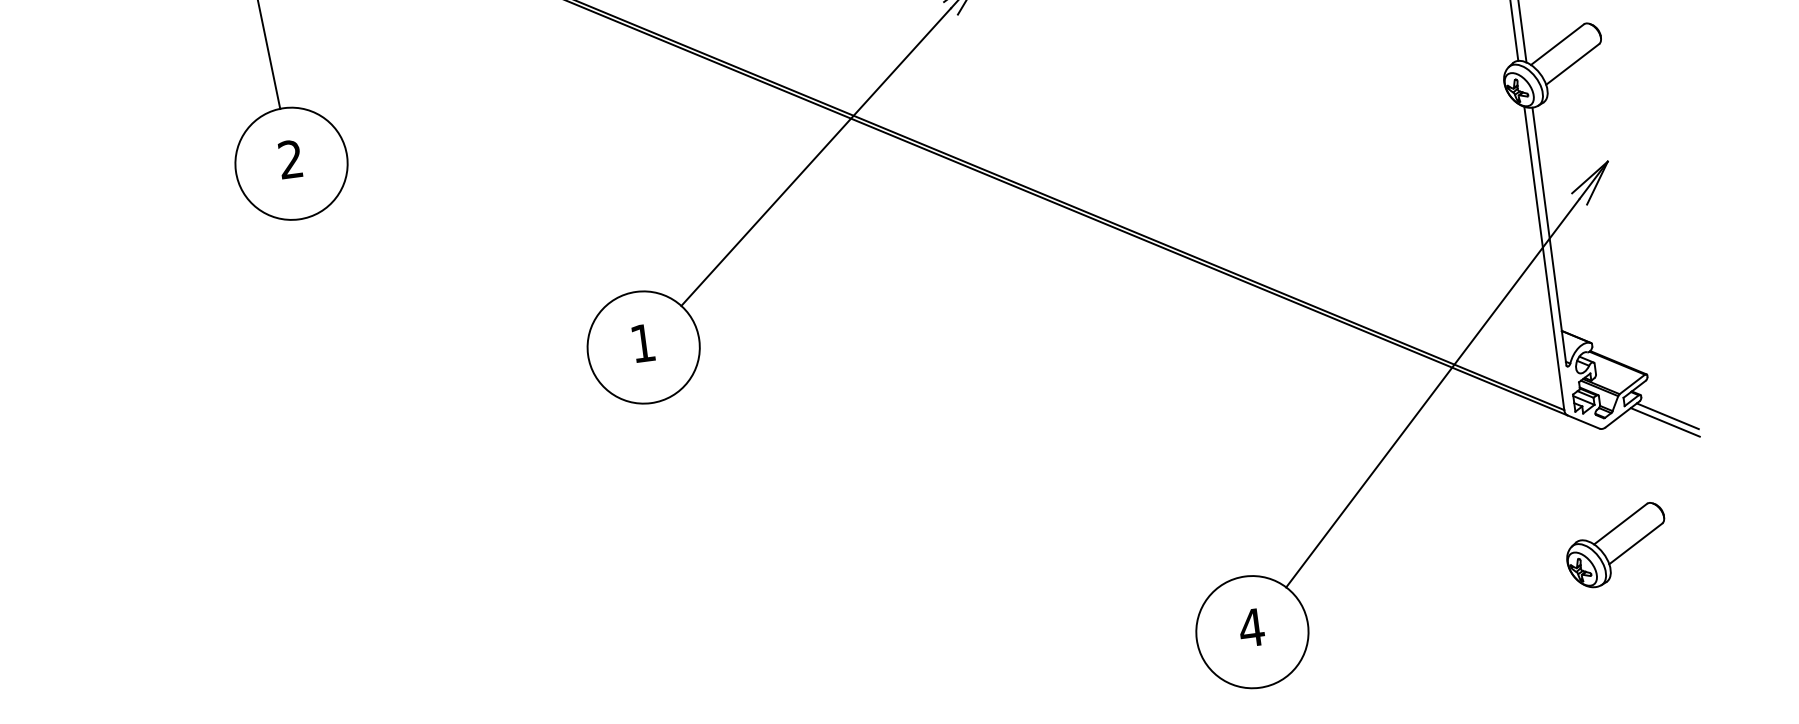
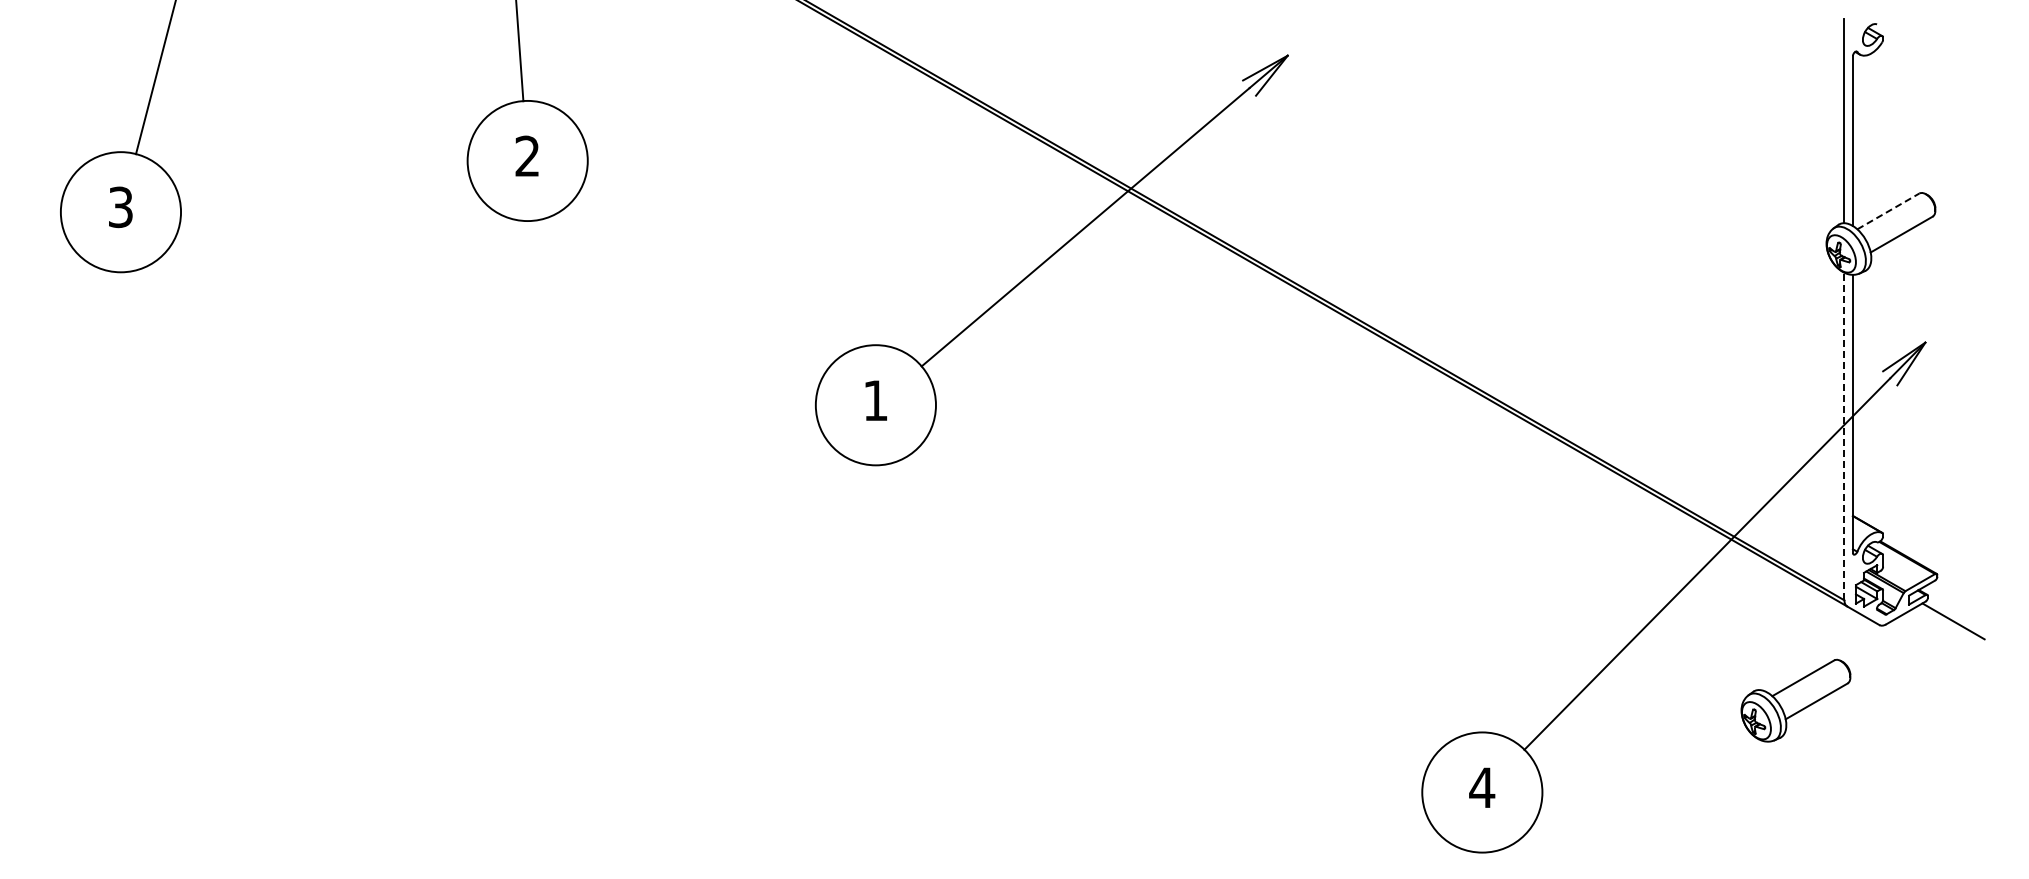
line: (1557, 44) -> (1888, 211), solid -> dashed
line: (1544, 258) -> (1844, 436), solid -> dashed
line: (1664, 422) -> (1949, 627), removed
part: (1616, 545) -> (1795, 700), moved

